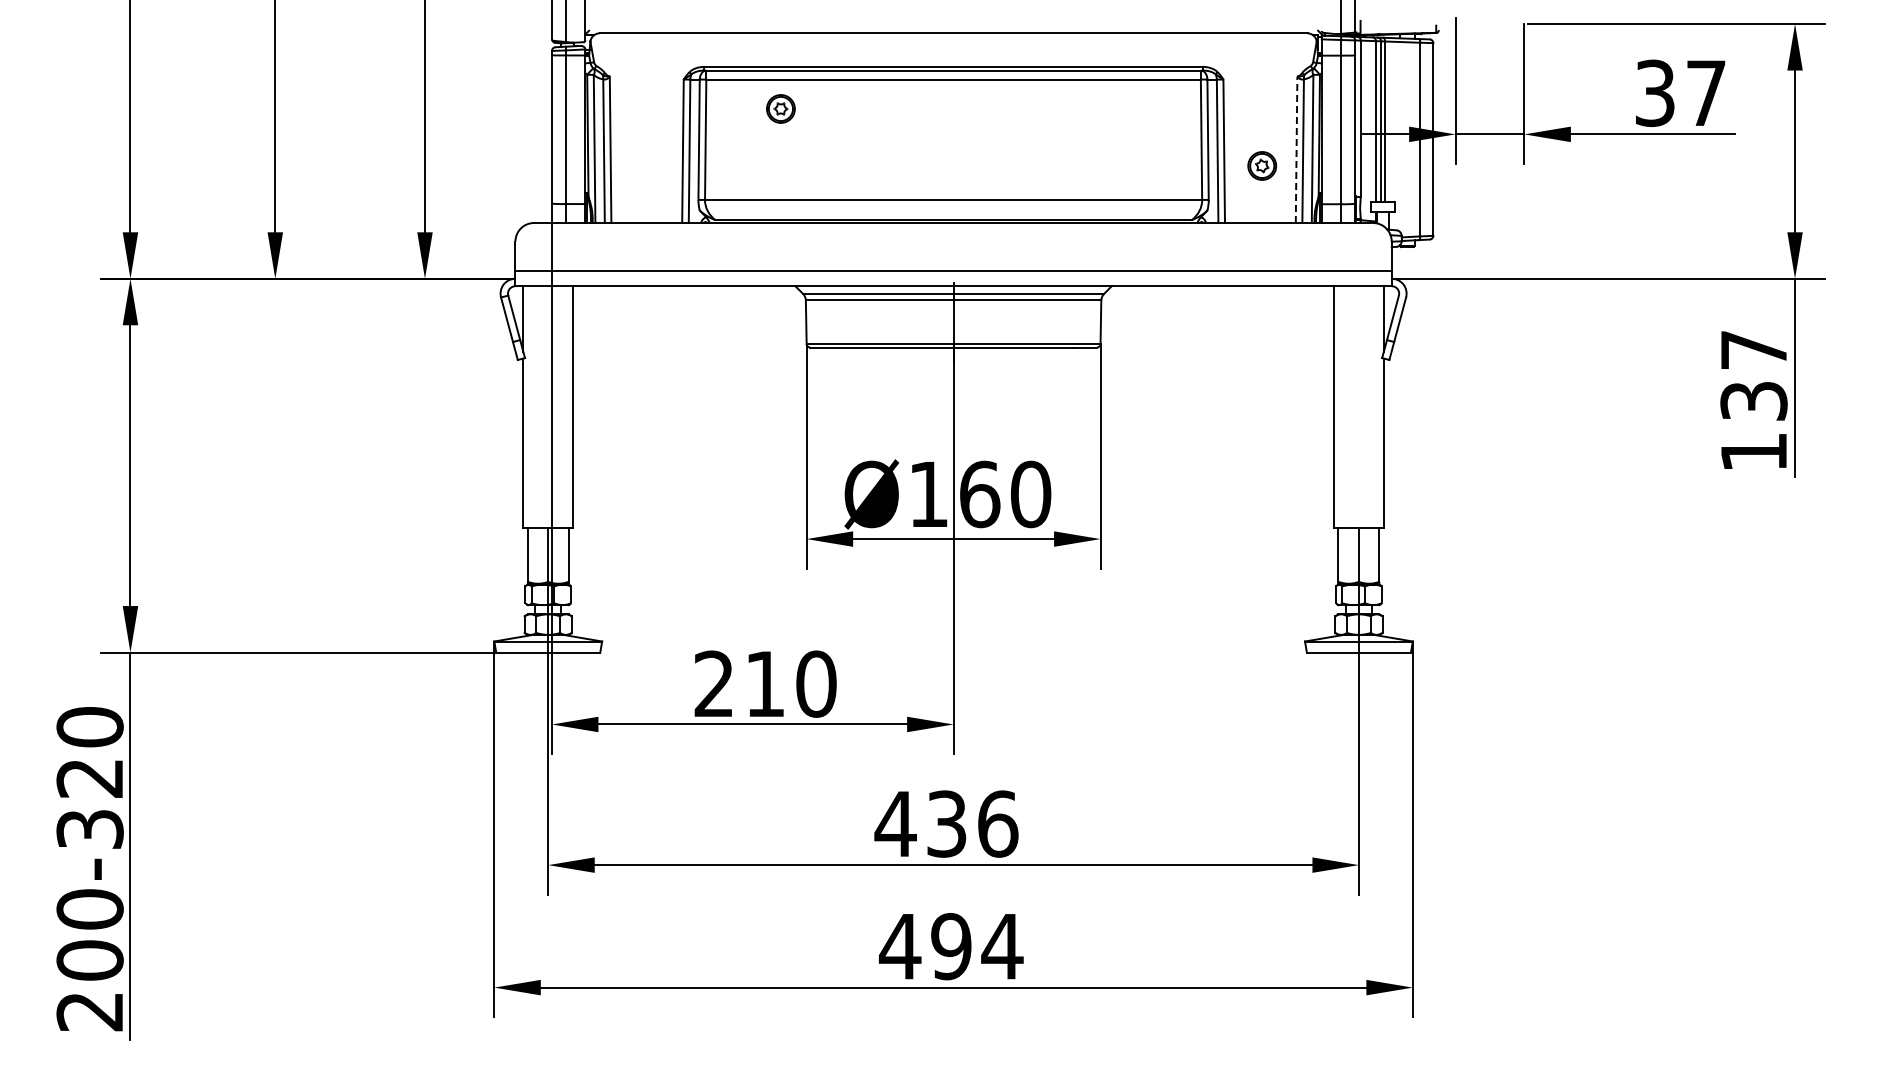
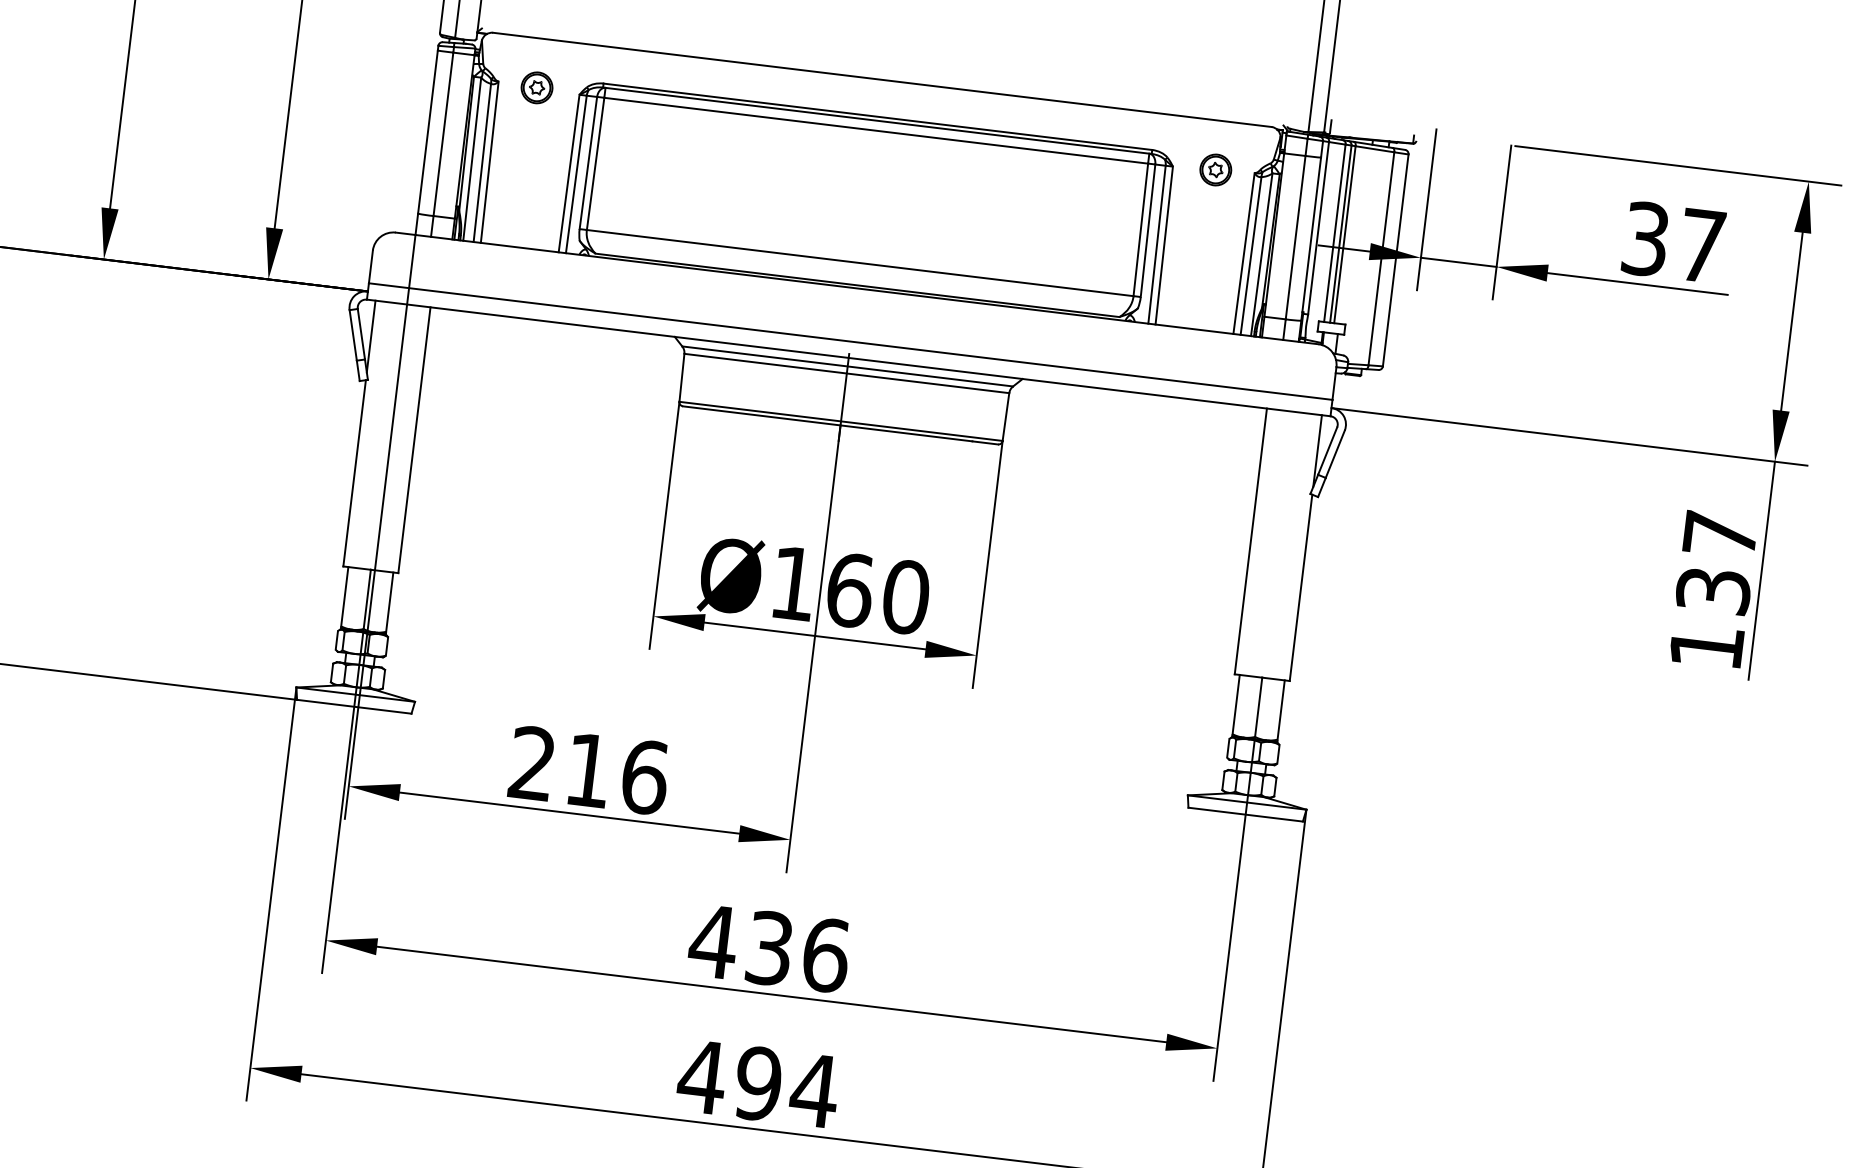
part: (780, 108) -> (536, 87), moved
line: (1296, 149) -> (1243, 253), dashed -> solid
part: (1262, 165) -> (1216, 169), moved
text: (816, 683) -> (645, 776), 210 -> 216

